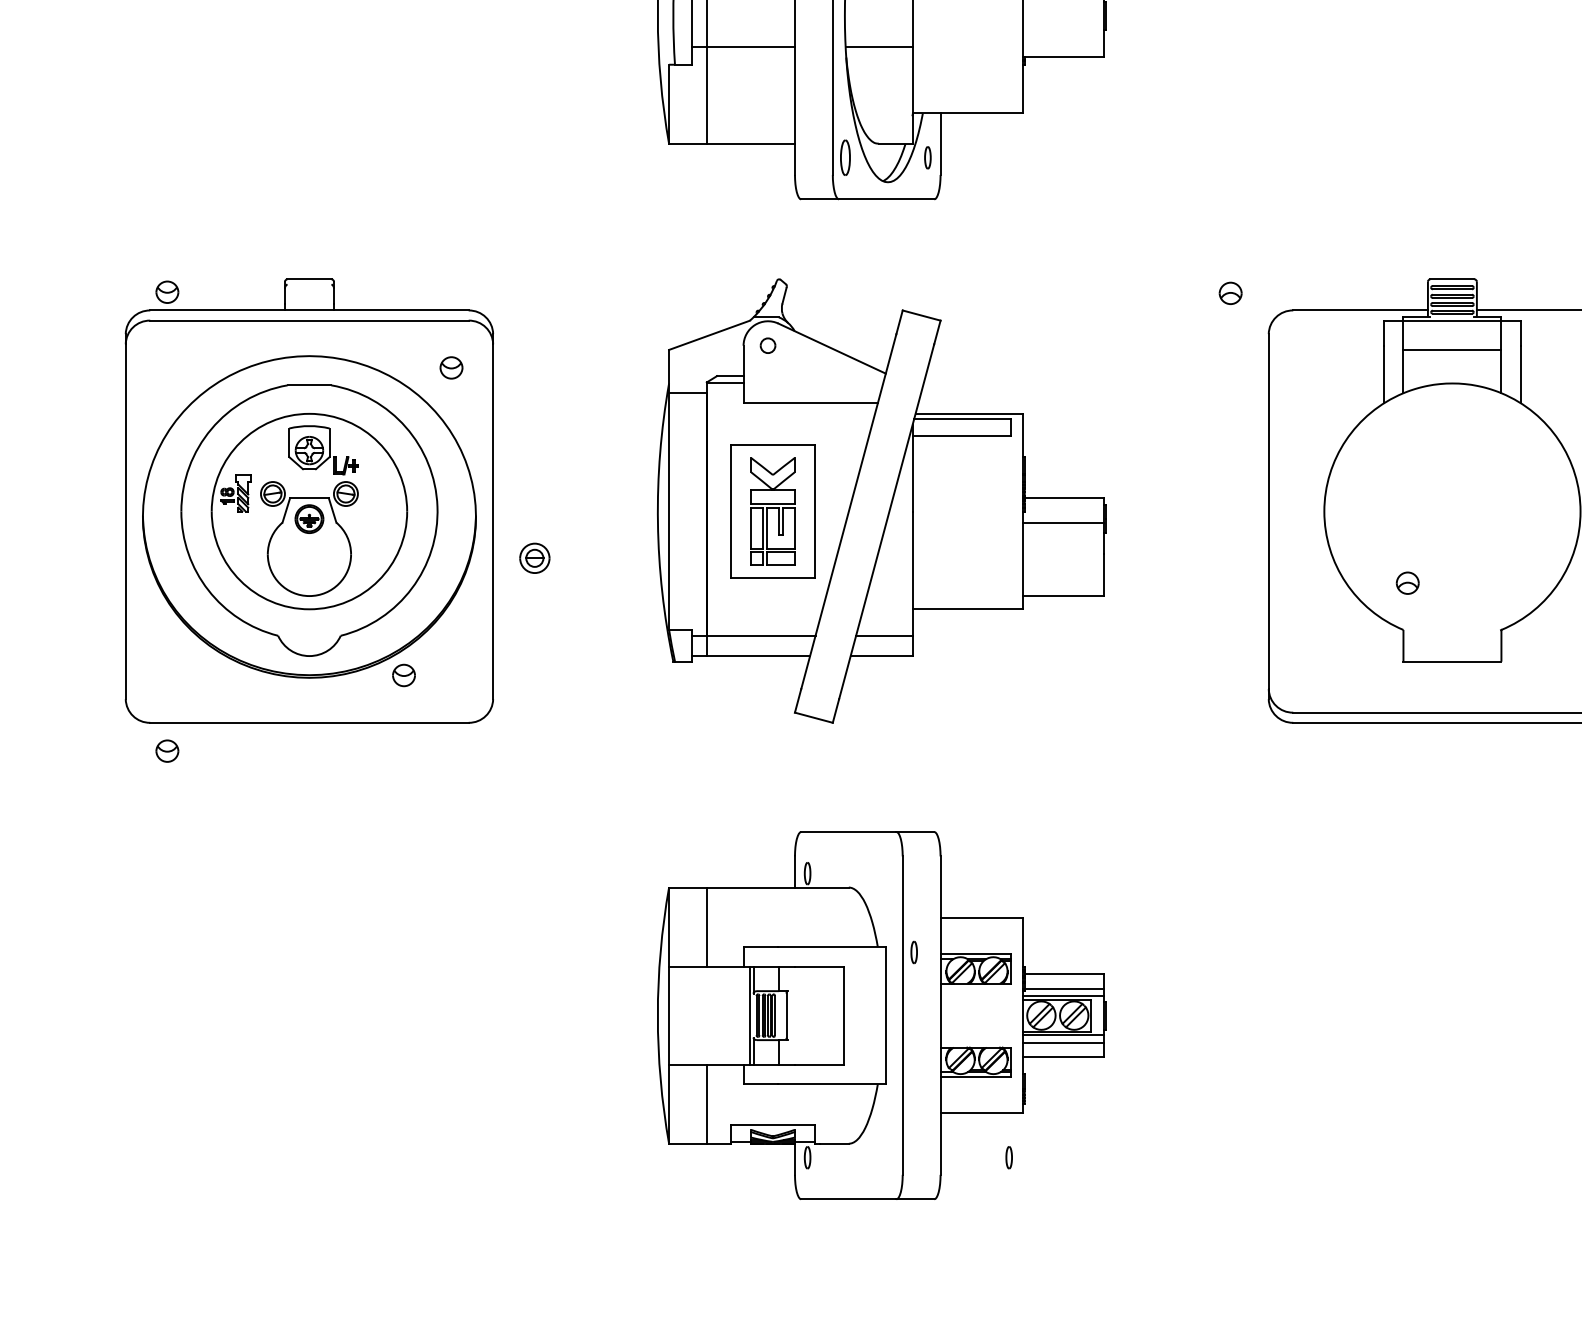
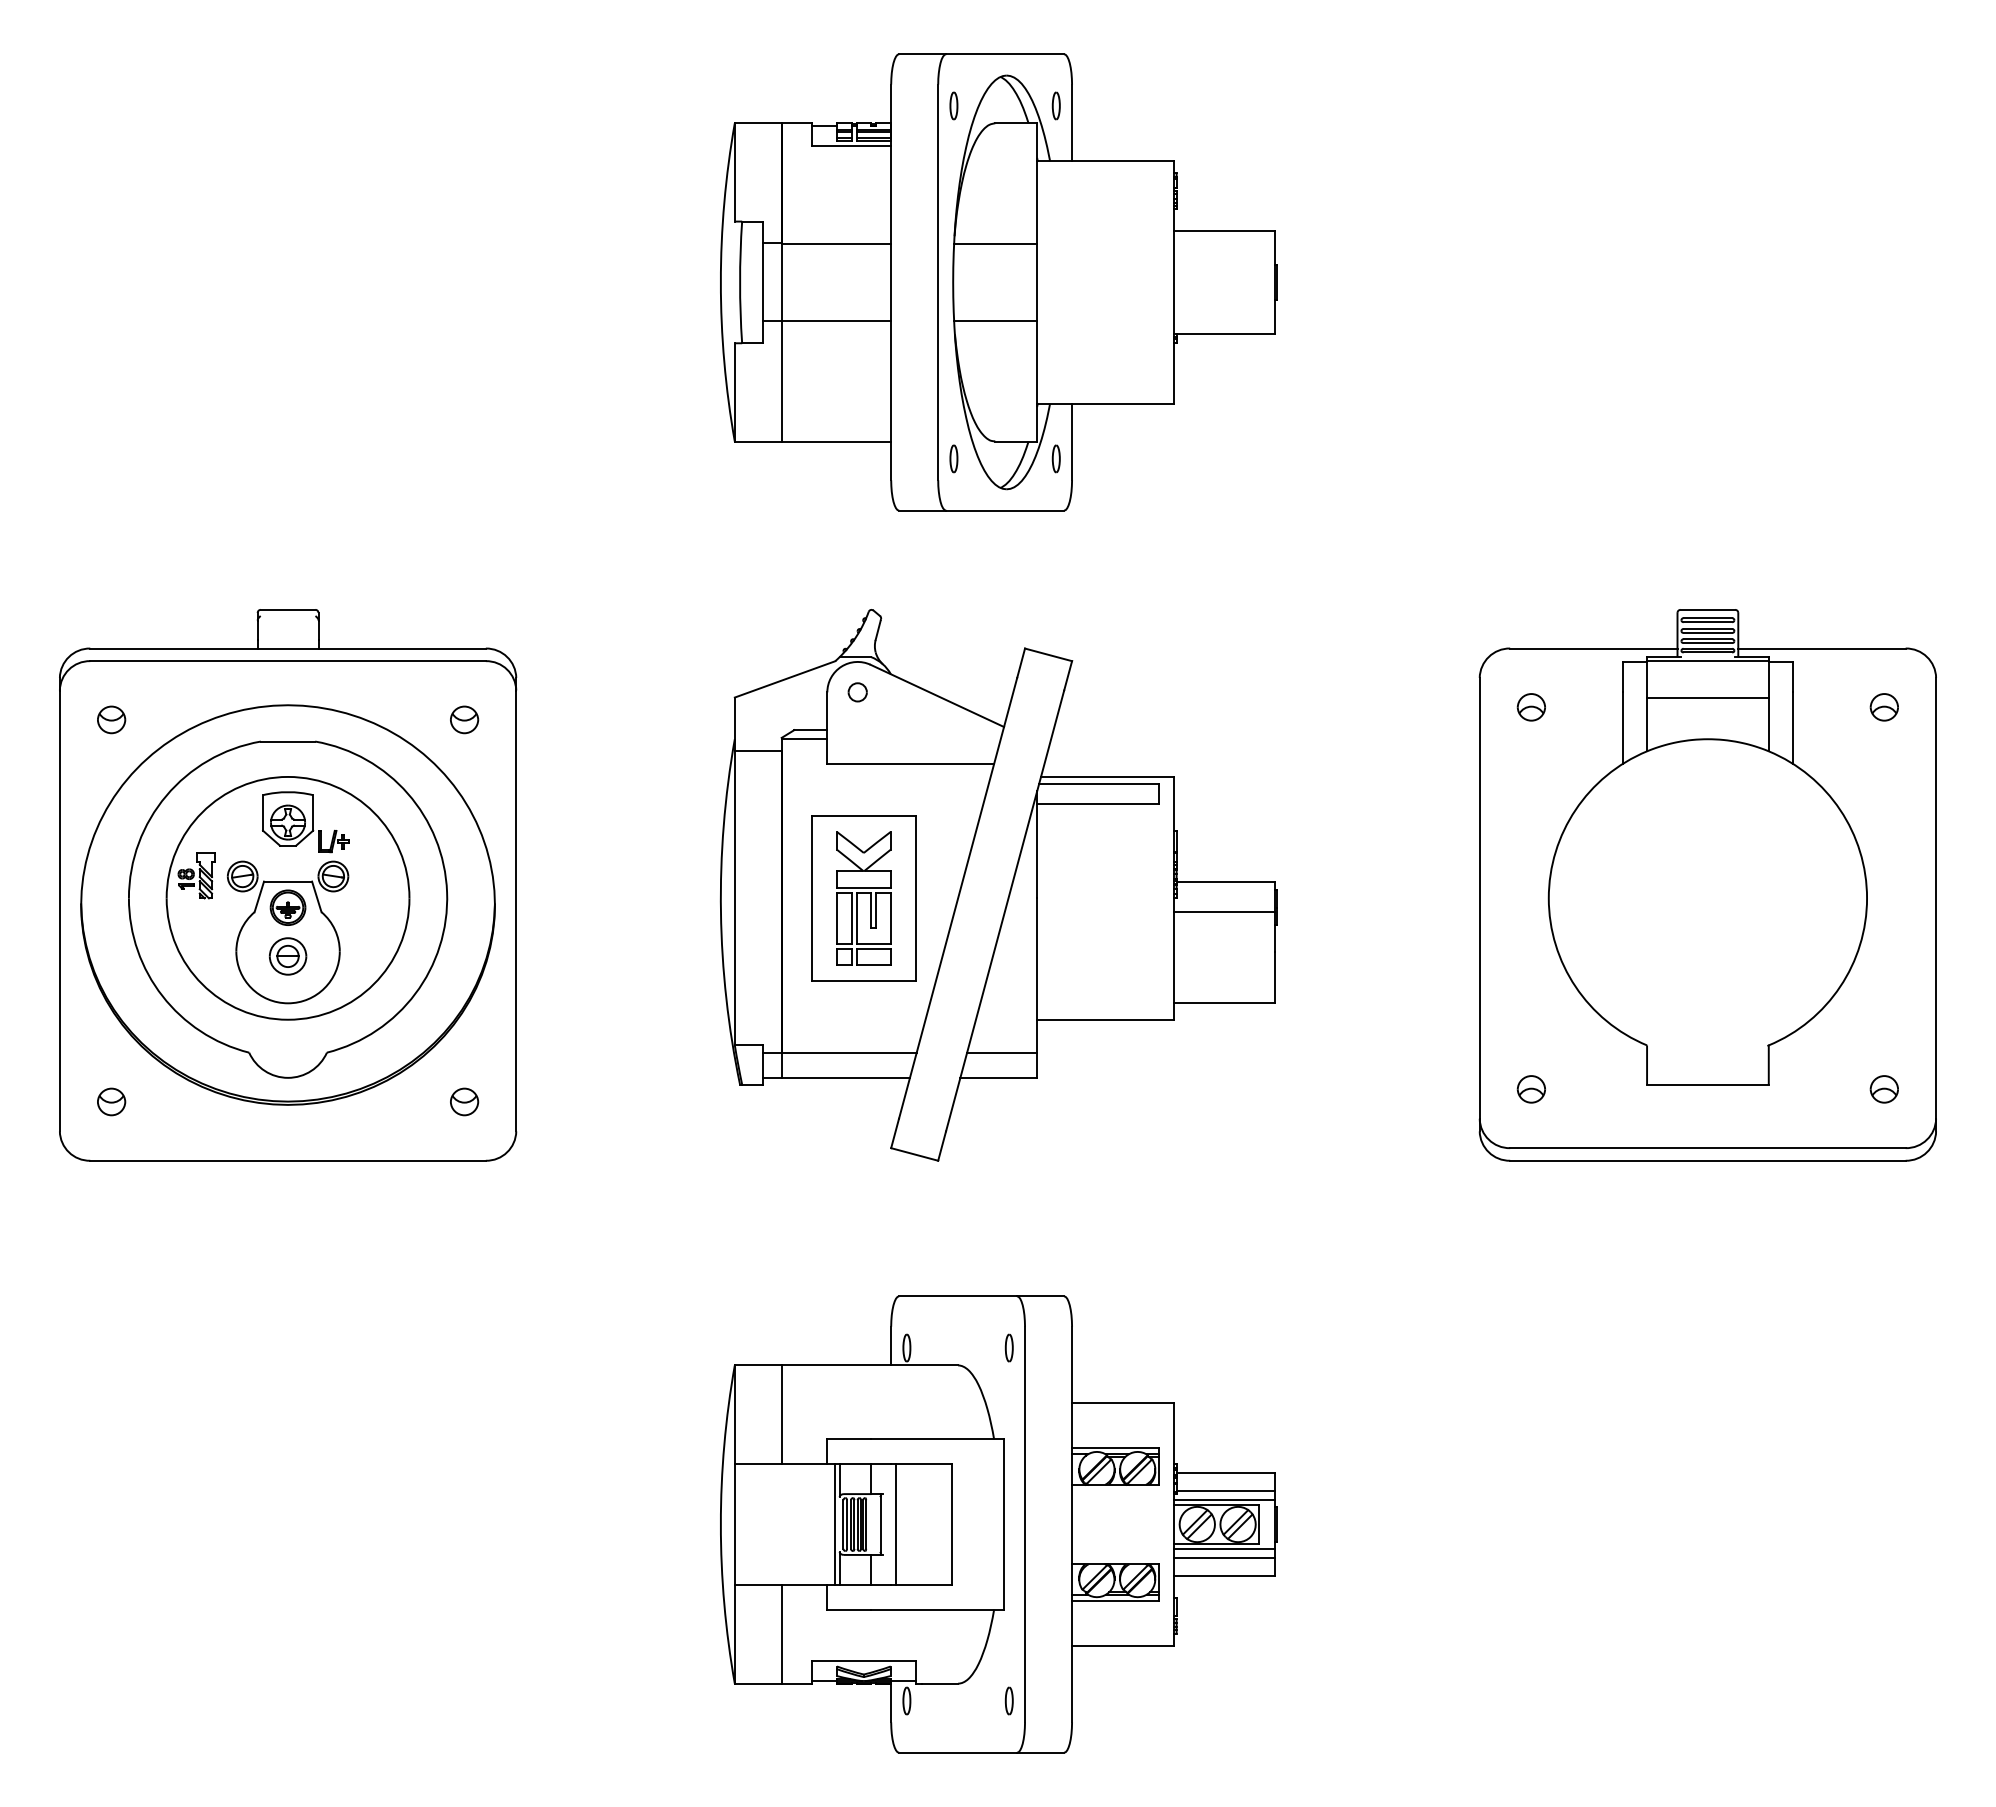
part: (845, 157) -> (953, 458), size x0.62
part: (167, 291) -> (111, 719), moved
part: (1229, 293) -> (1530, 707), moved
part: (534, 558) -> (287, 956), moved
part: (1407, 583) -> (1530, 1089), moved
part: (403, 675) -> (464, 1101), moved
part: (167, 750) -> (111, 1101), moved
part: (913, 952) -> (1008, 1347), moved
line: (798, 1015) -> (895, 1524), added
part: (1008, 1157) -> (1008, 1700), moved

